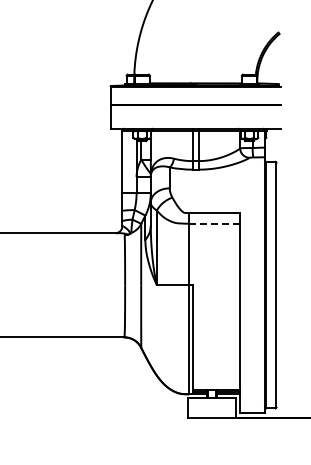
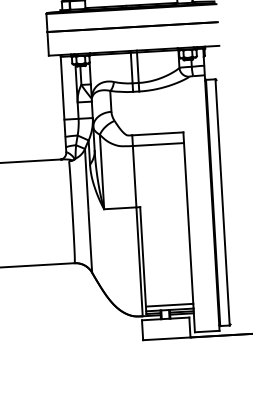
line: (214, 223) -> (158, 144), dashed -> solid
line: (216, 384) -> (169, 304), added

